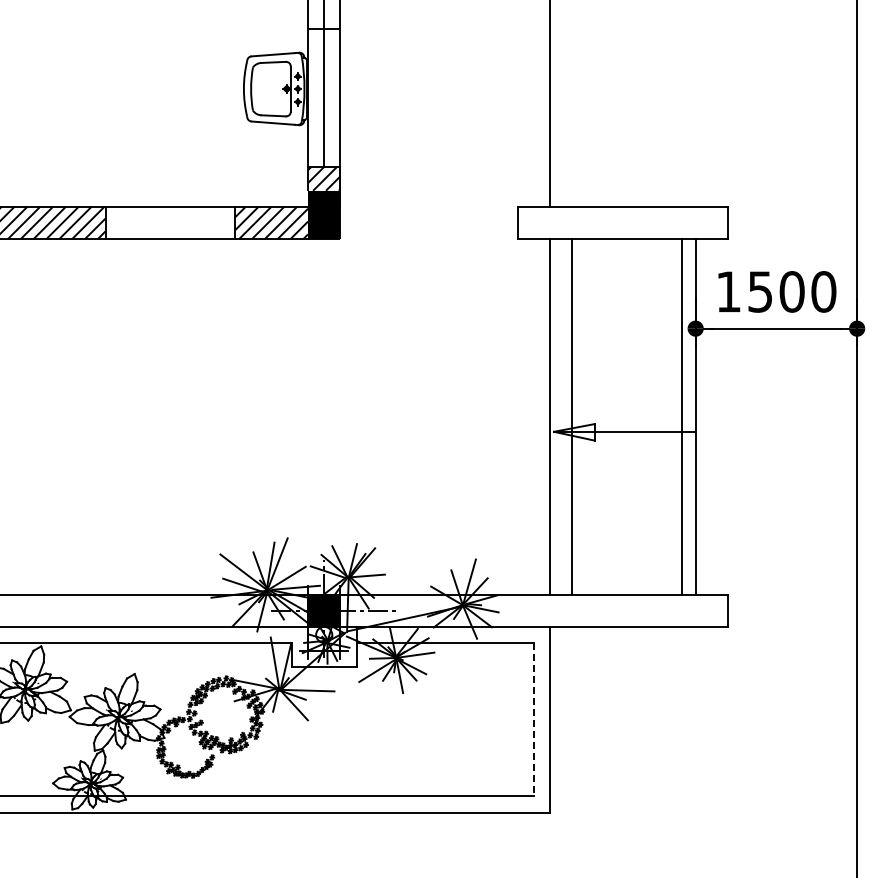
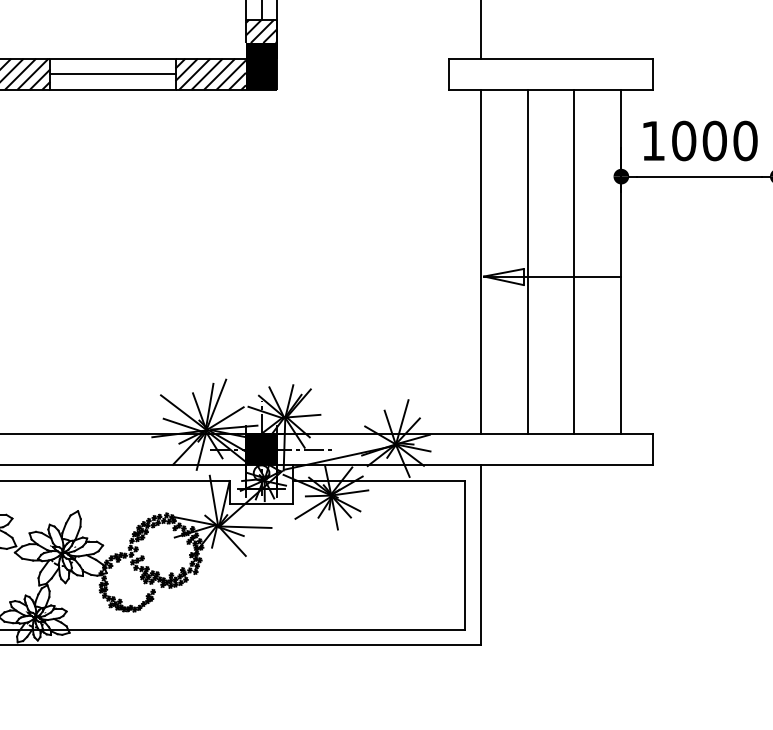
line: (170, 223) -> (112, 74), added
text: (760, 291) -> (684, 140), 1500 -> 1000
line: (571, 416) -> (527, 261), moved
line: (682, 416) -> (574, 261), moved
line: (534, 719) -> (465, 555), dashed -> solid

